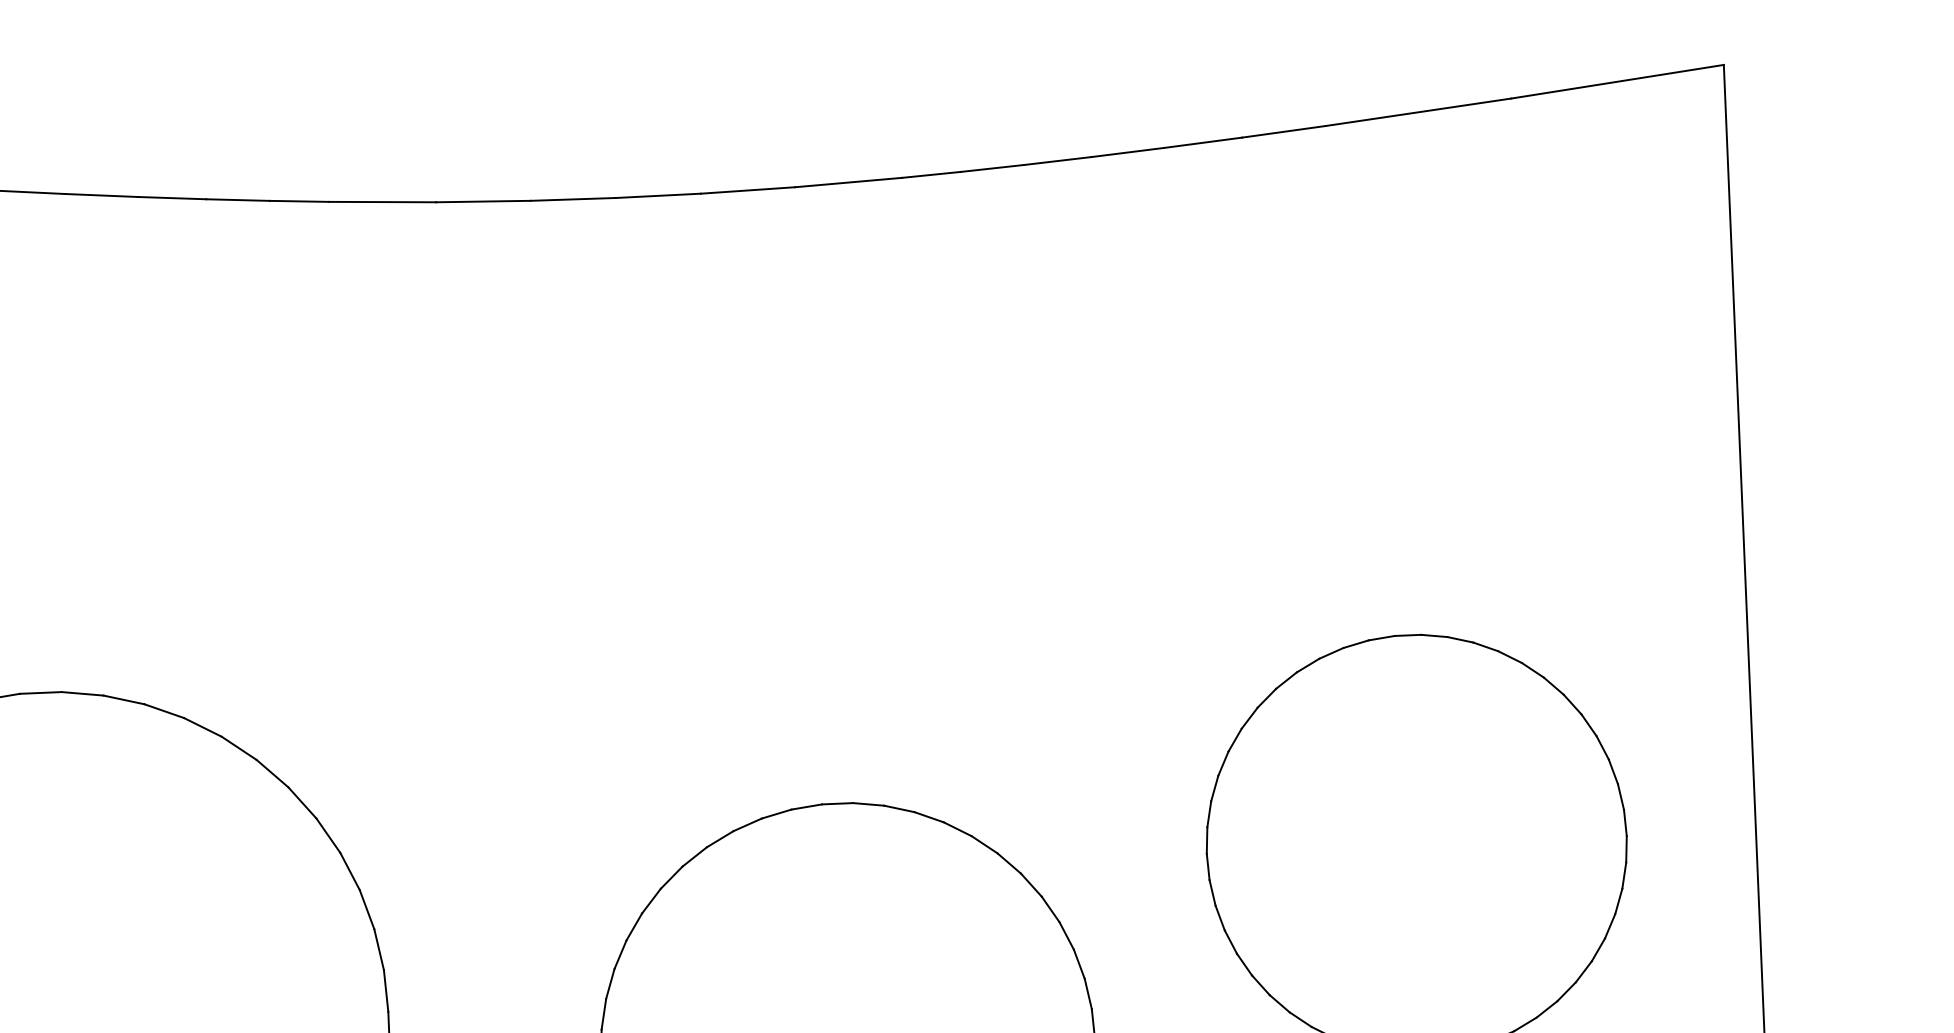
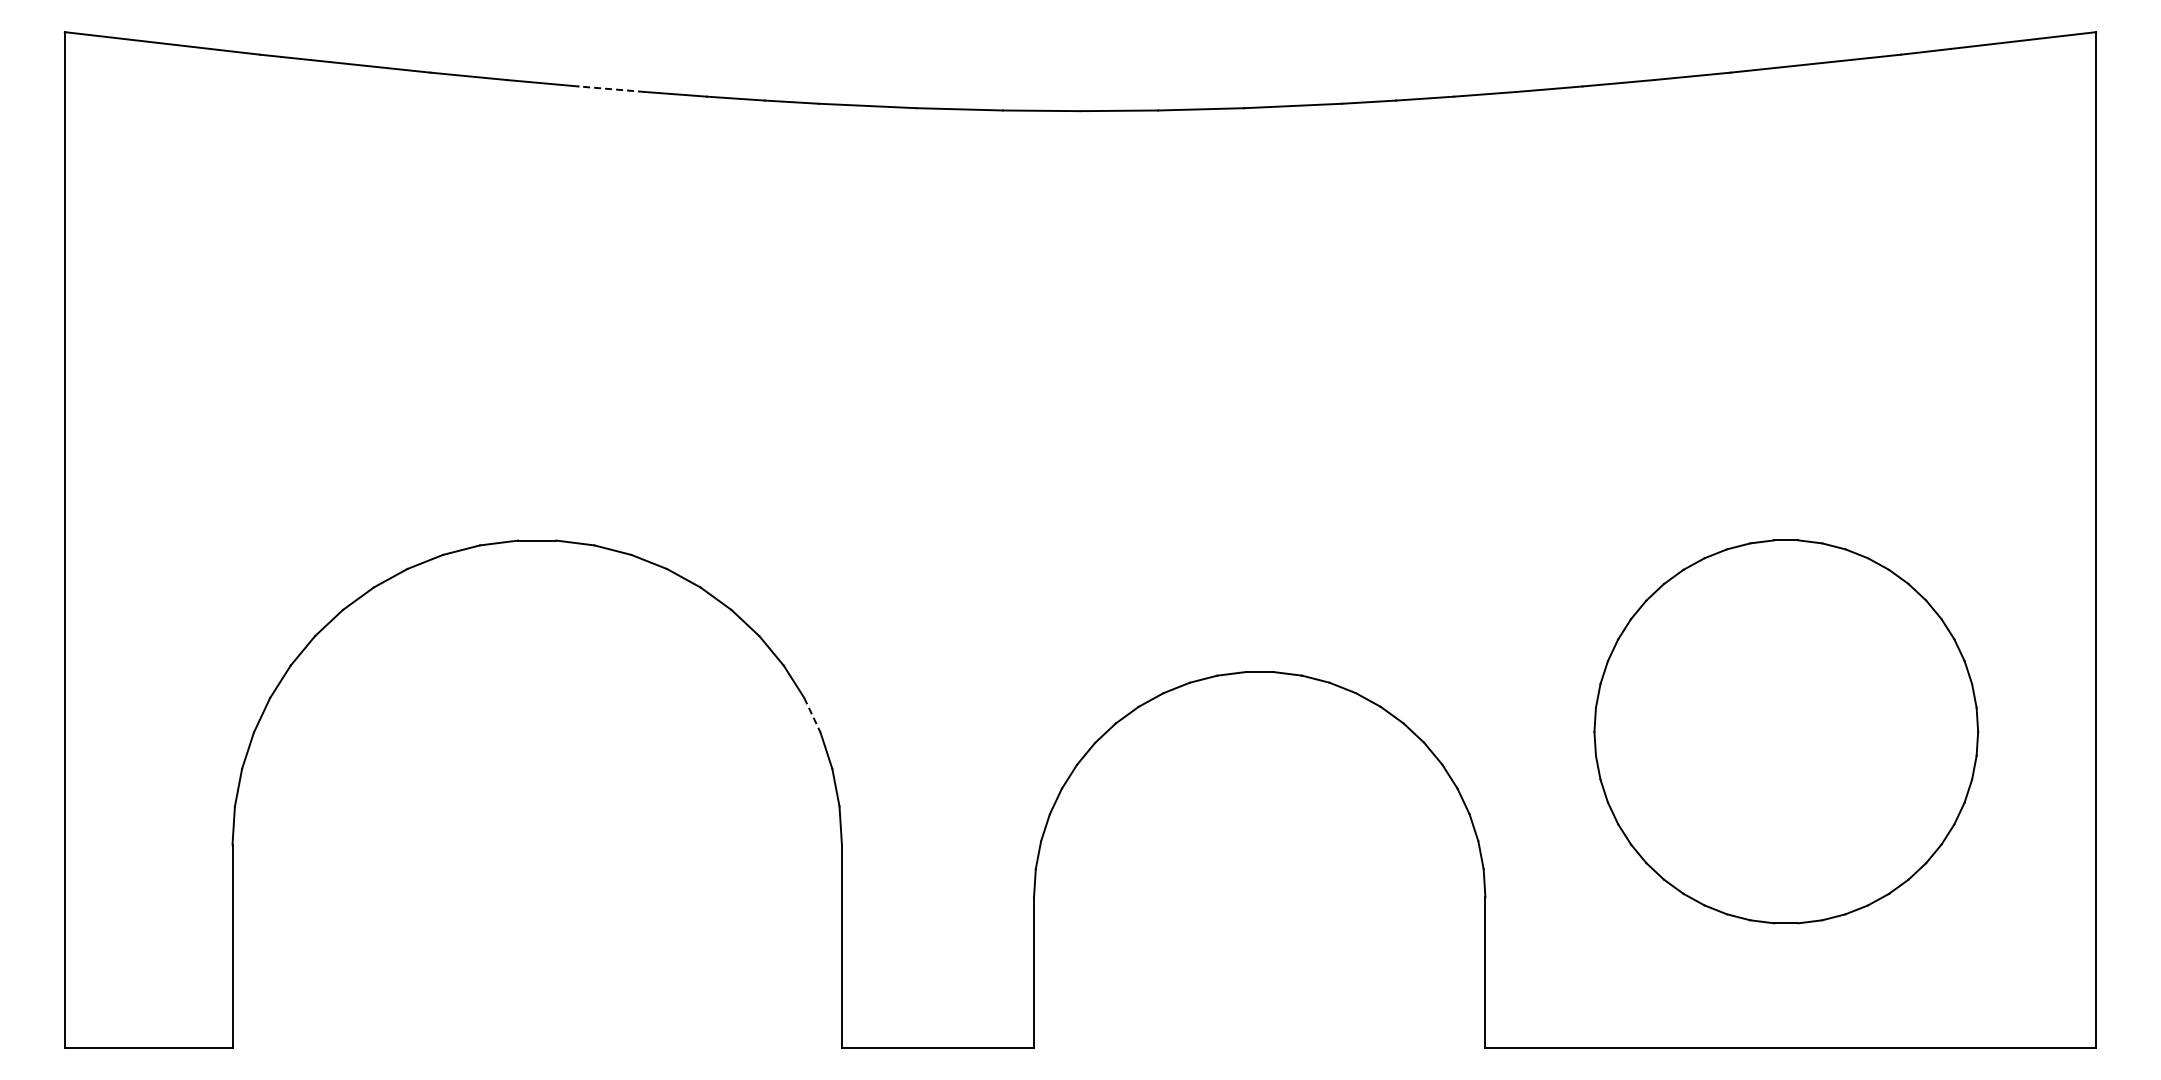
line: (101, 195) -> (611, 89), solid -> dashed
line: (350, 871) -> (812, 715), solid -> dashed

